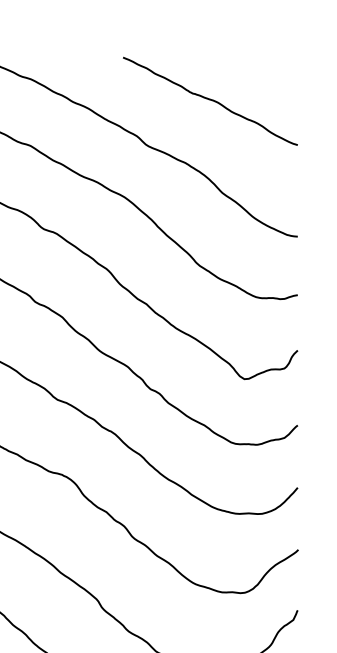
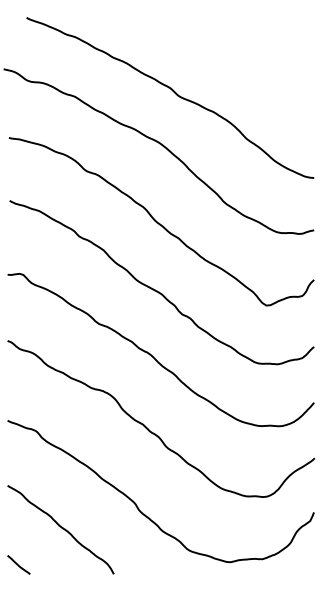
curve: (209, 100) -> (235, 56), removed

